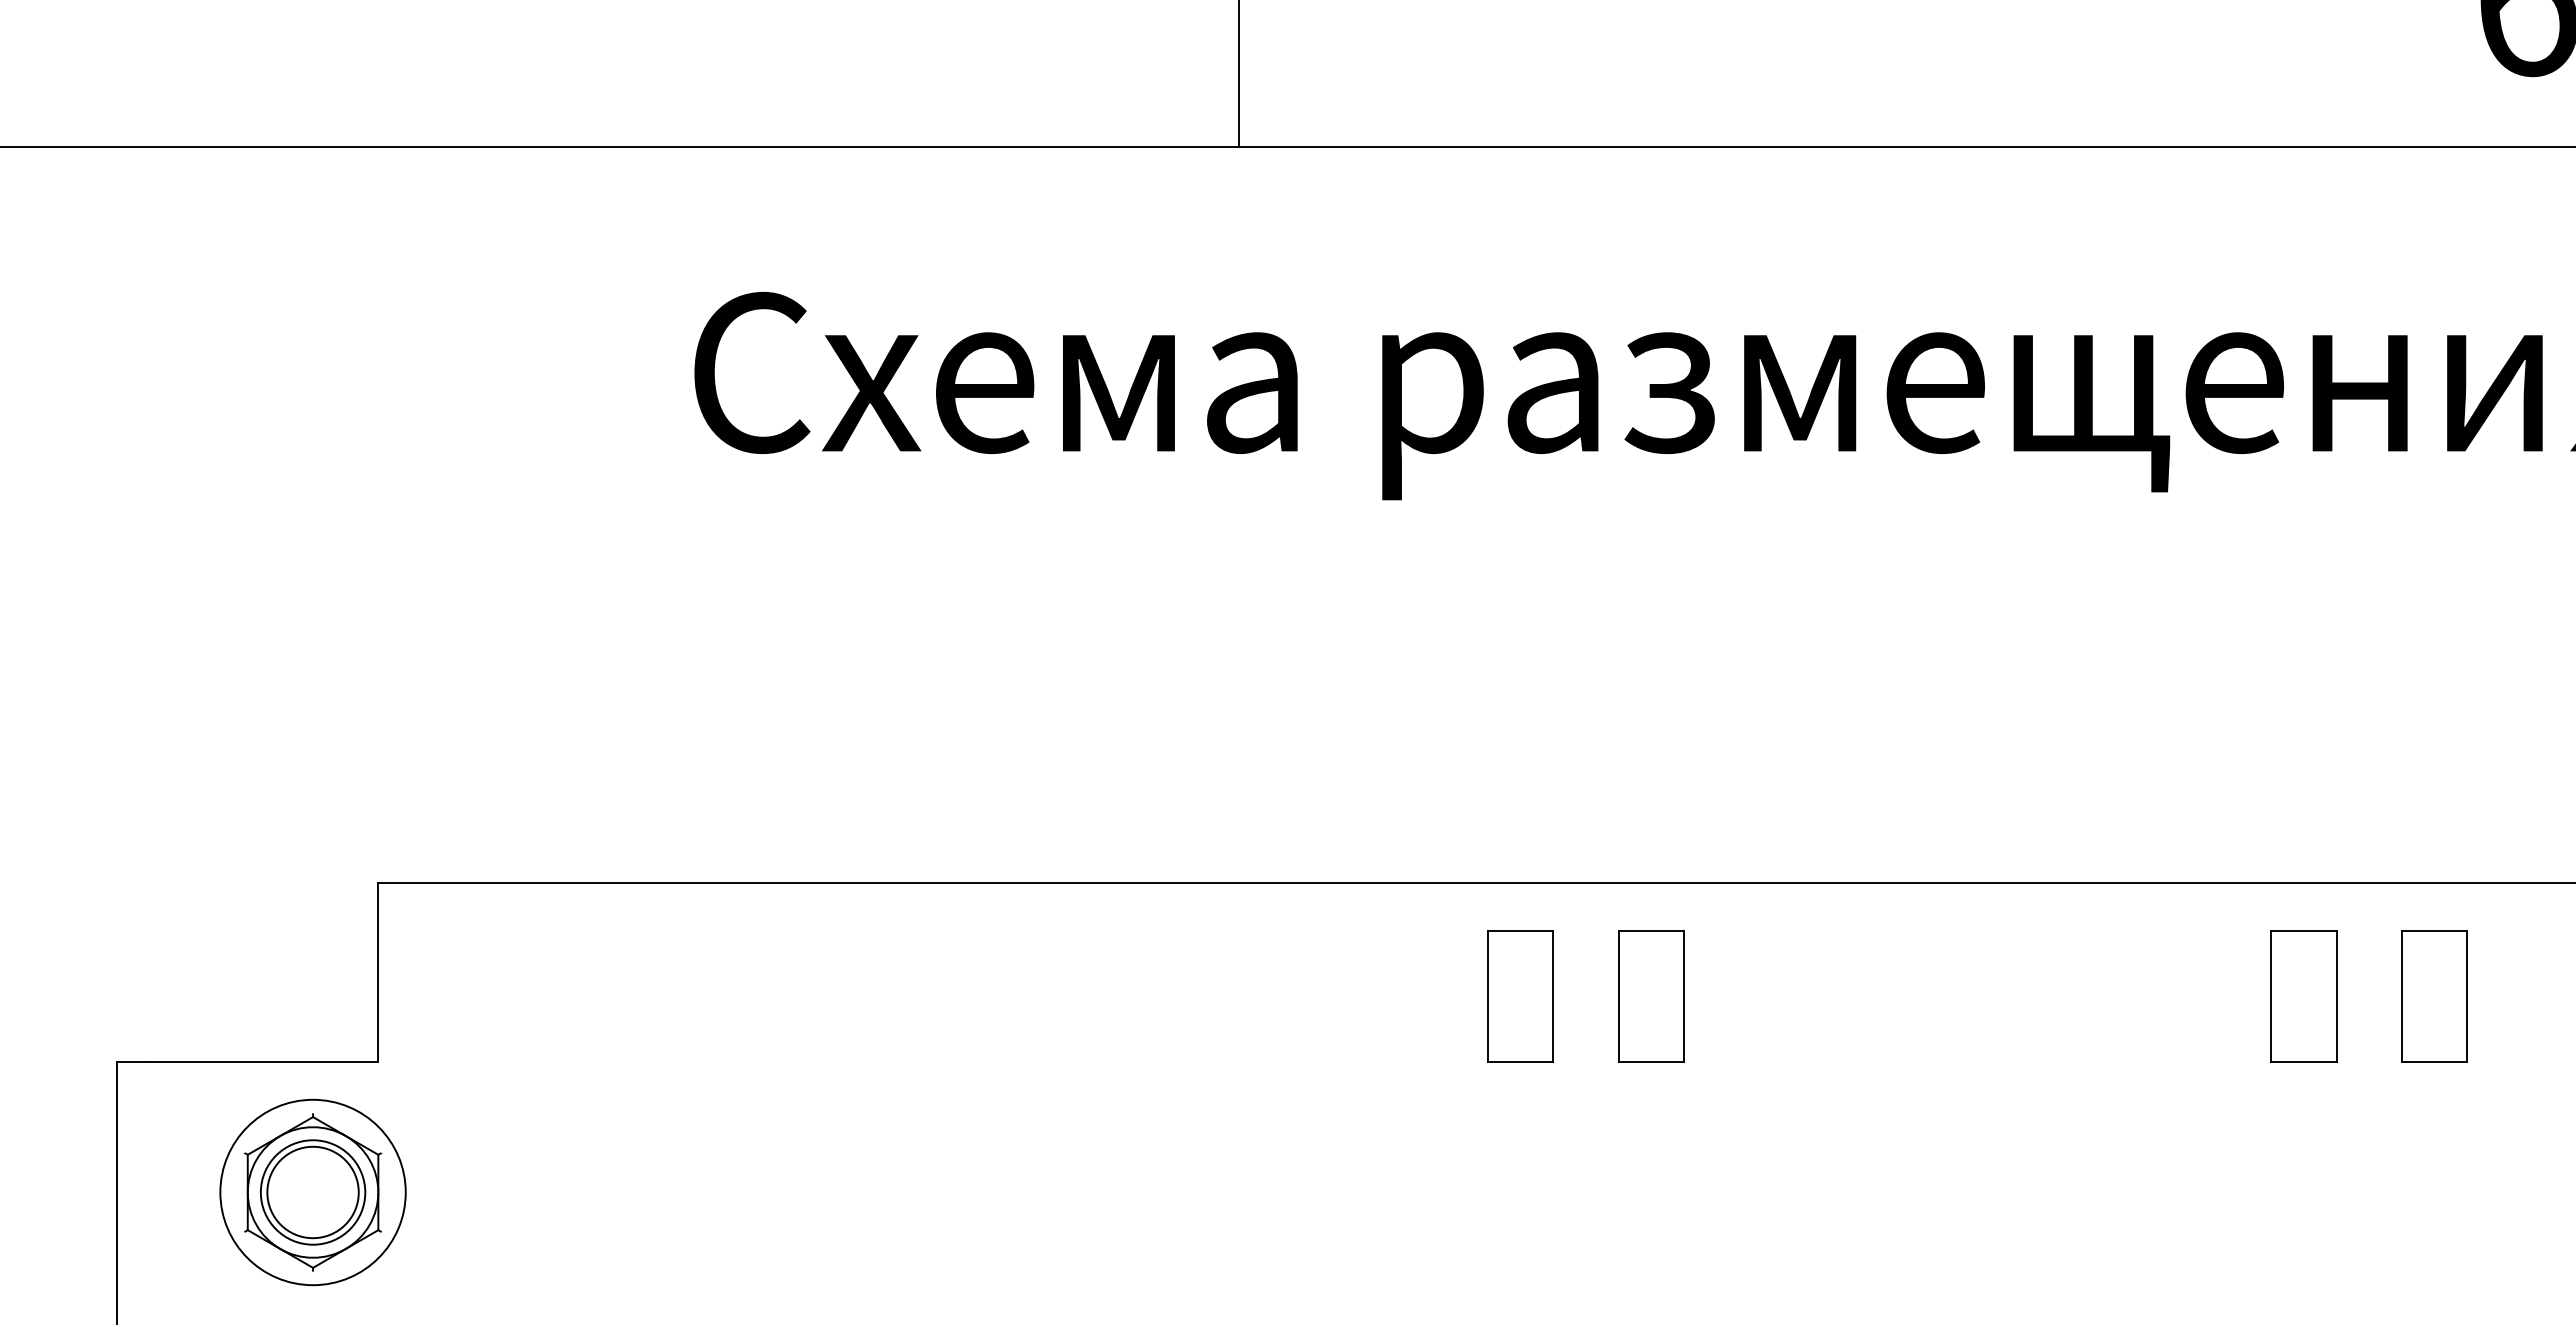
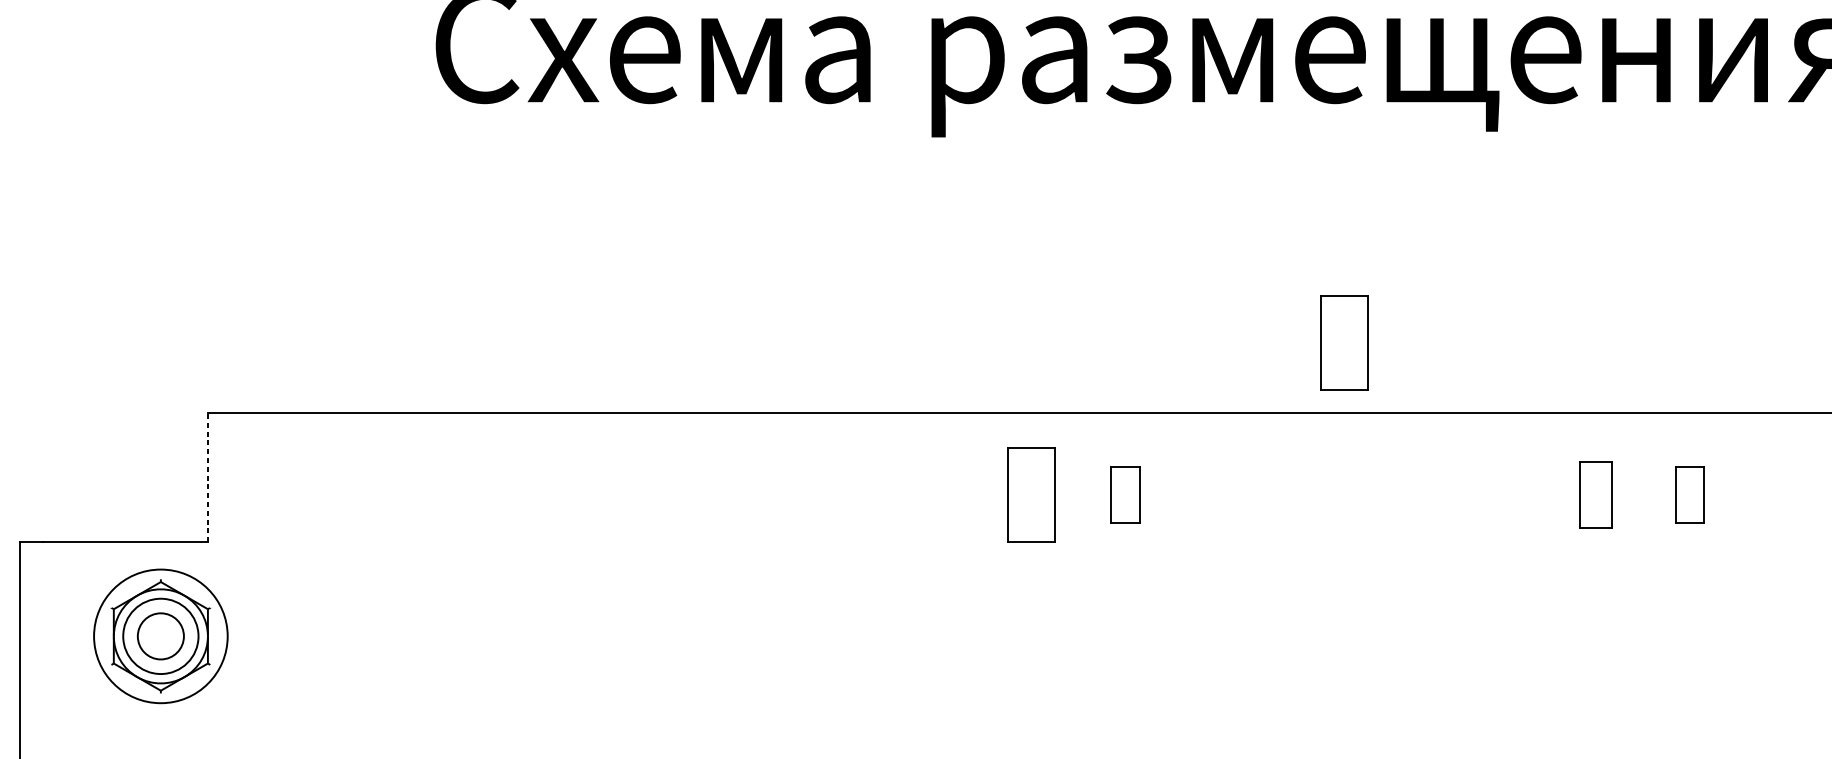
part: (1954, 785) -> (1344, 343), added
line: (378, 972) -> (208, 477), solid -> dashed
part: (1651, 996) -> (1125, 495), size x0.6
part: (2303, 996) -> (1595, 495), size x0.7
part: (2434, 996) -> (1690, 495), size x0.6
circle: (312, 1192) -> (160, 636), size x0.7

